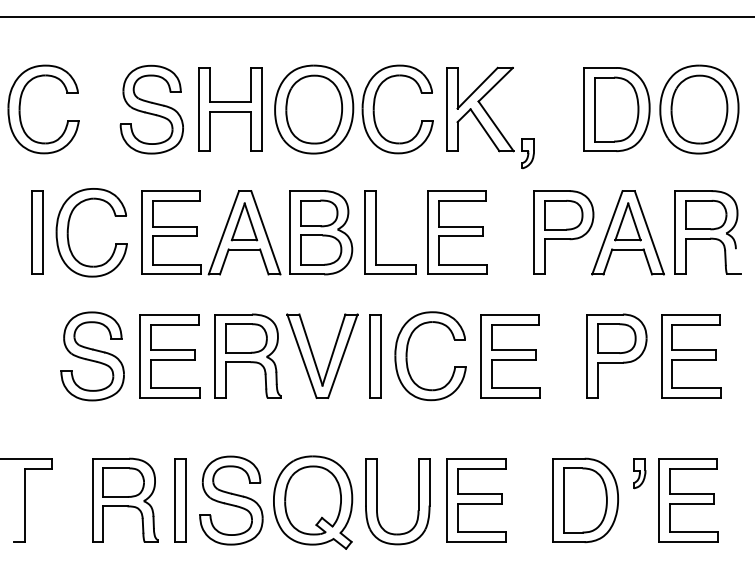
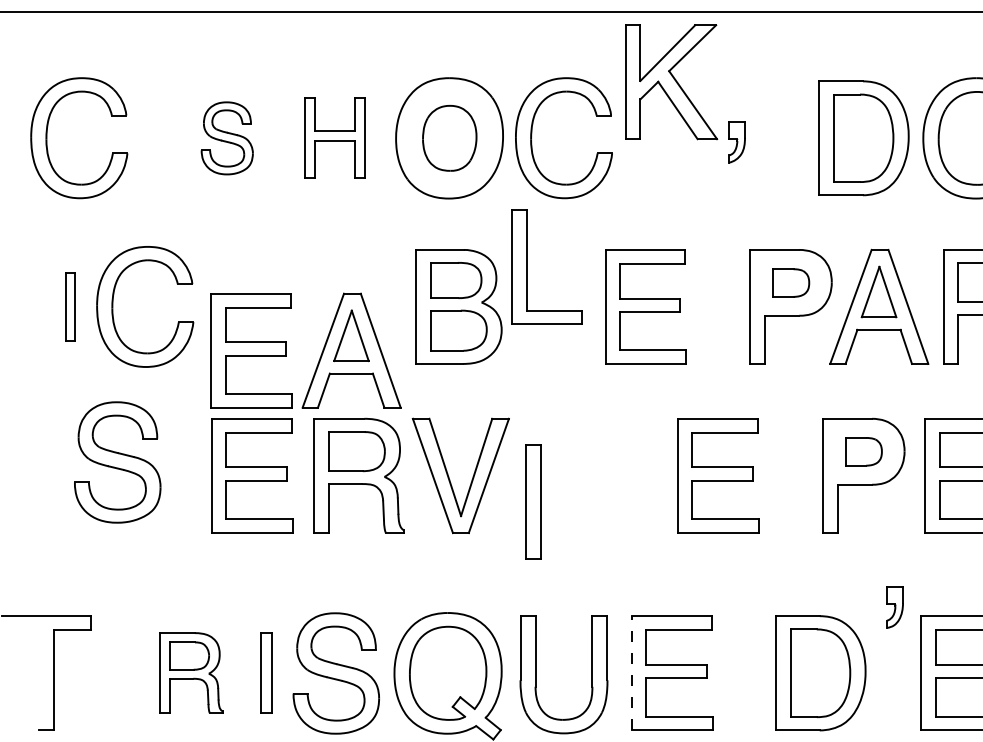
part: (151, 109) -> (226, 138), size x0.6
part: (230, 109) -> (335, 138), size x0.7
part: (314, 109) -> (450, 138), size x0.7
part: (490, 117) -> (685, 93), moved
part: (563, 215) -> (790, 283), size x0.7
part: (37, 232) -> (70, 306), size x0.6
part: (376, 232) -> (528, 266), moved
part: (221, 236) -> (320, 355), moved
part: (616, 338) -> (863, 451), size x0.7
part: (92, 356) -> (117, 462), moved
part: (375, 356) -> (533, 502), moved
part: (407, 356) -> (577, 476), removed
part: (639, 473) -> (894, 607), moved
part: (125, 499) -> (191, 671), size x0.7
part: (180, 500) -> (266, 673), size x0.7
line: (447, 500) -> (632, 673), solid -> dashed

